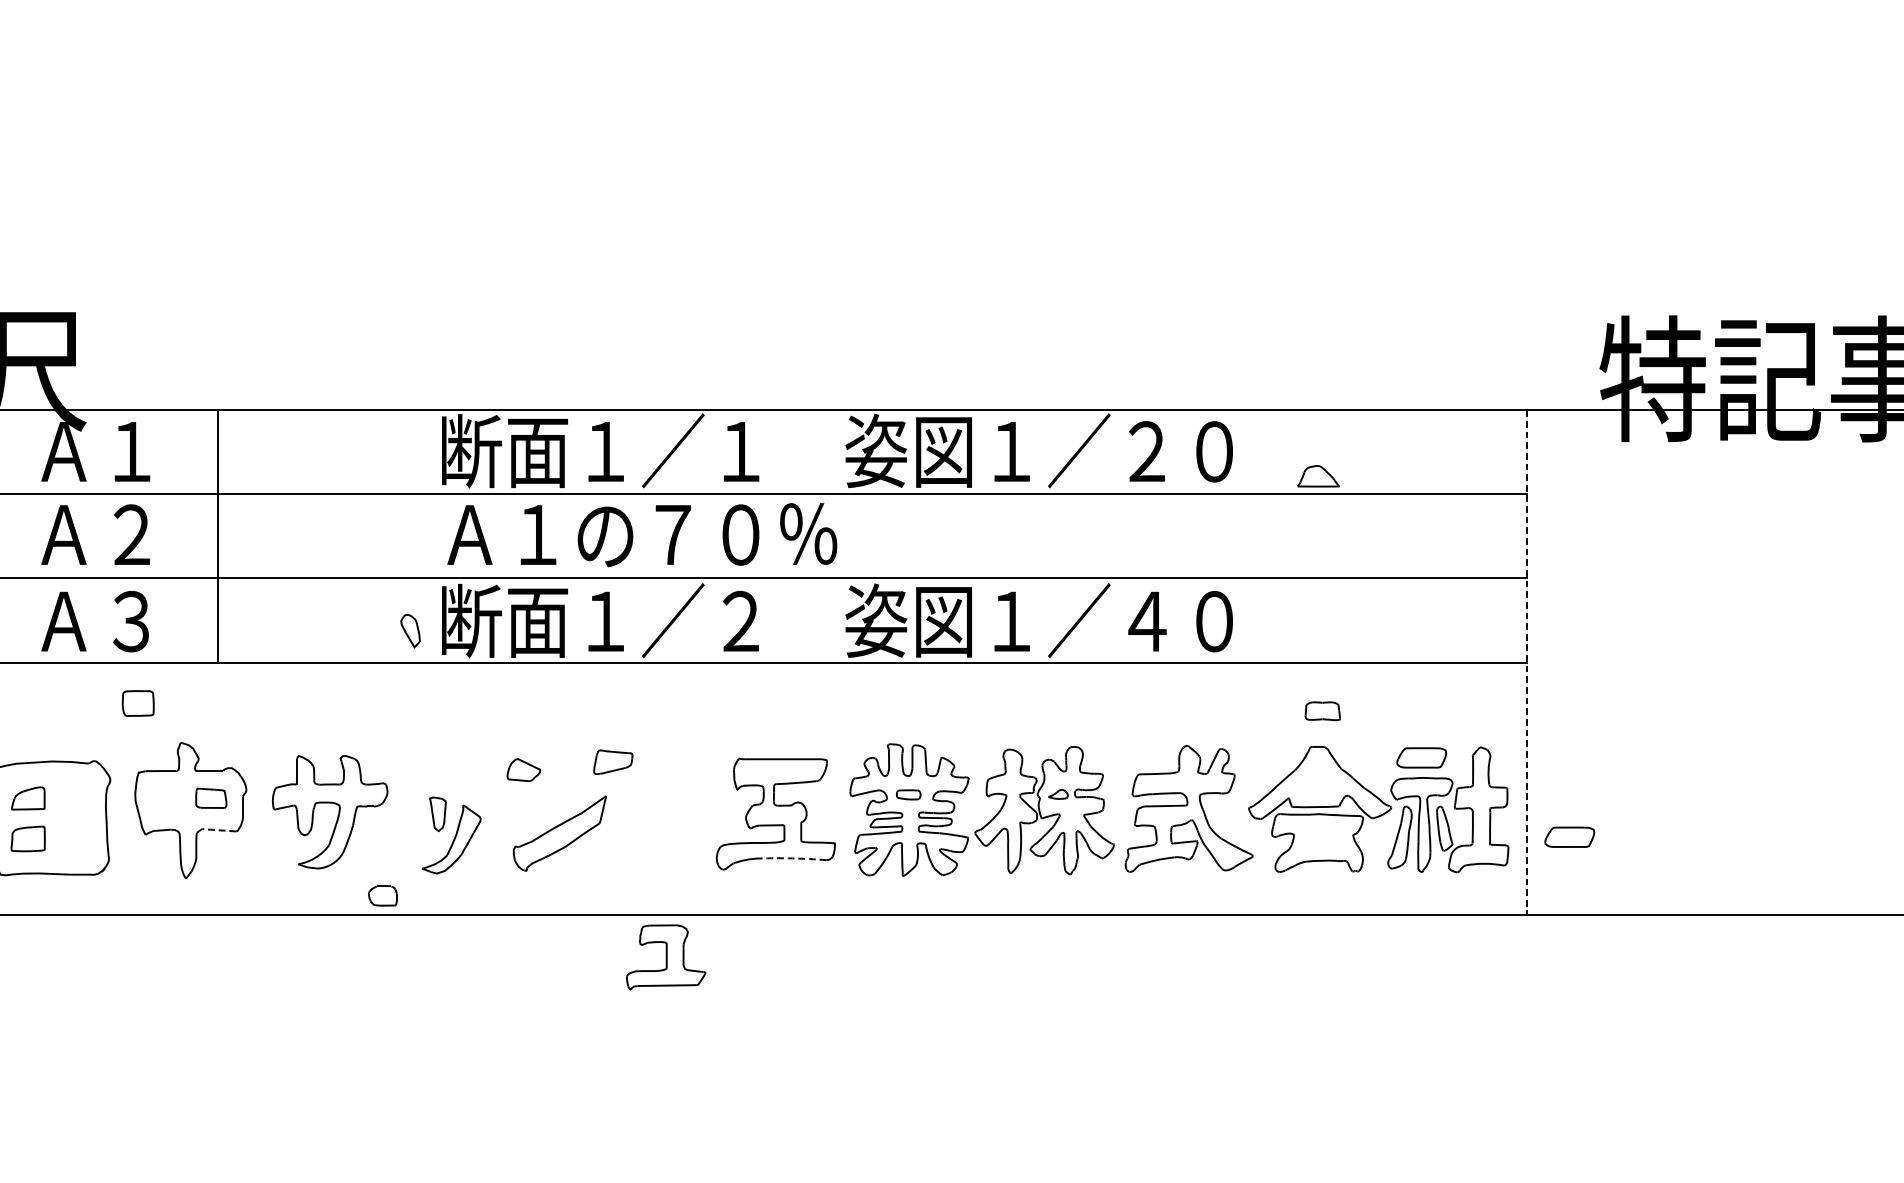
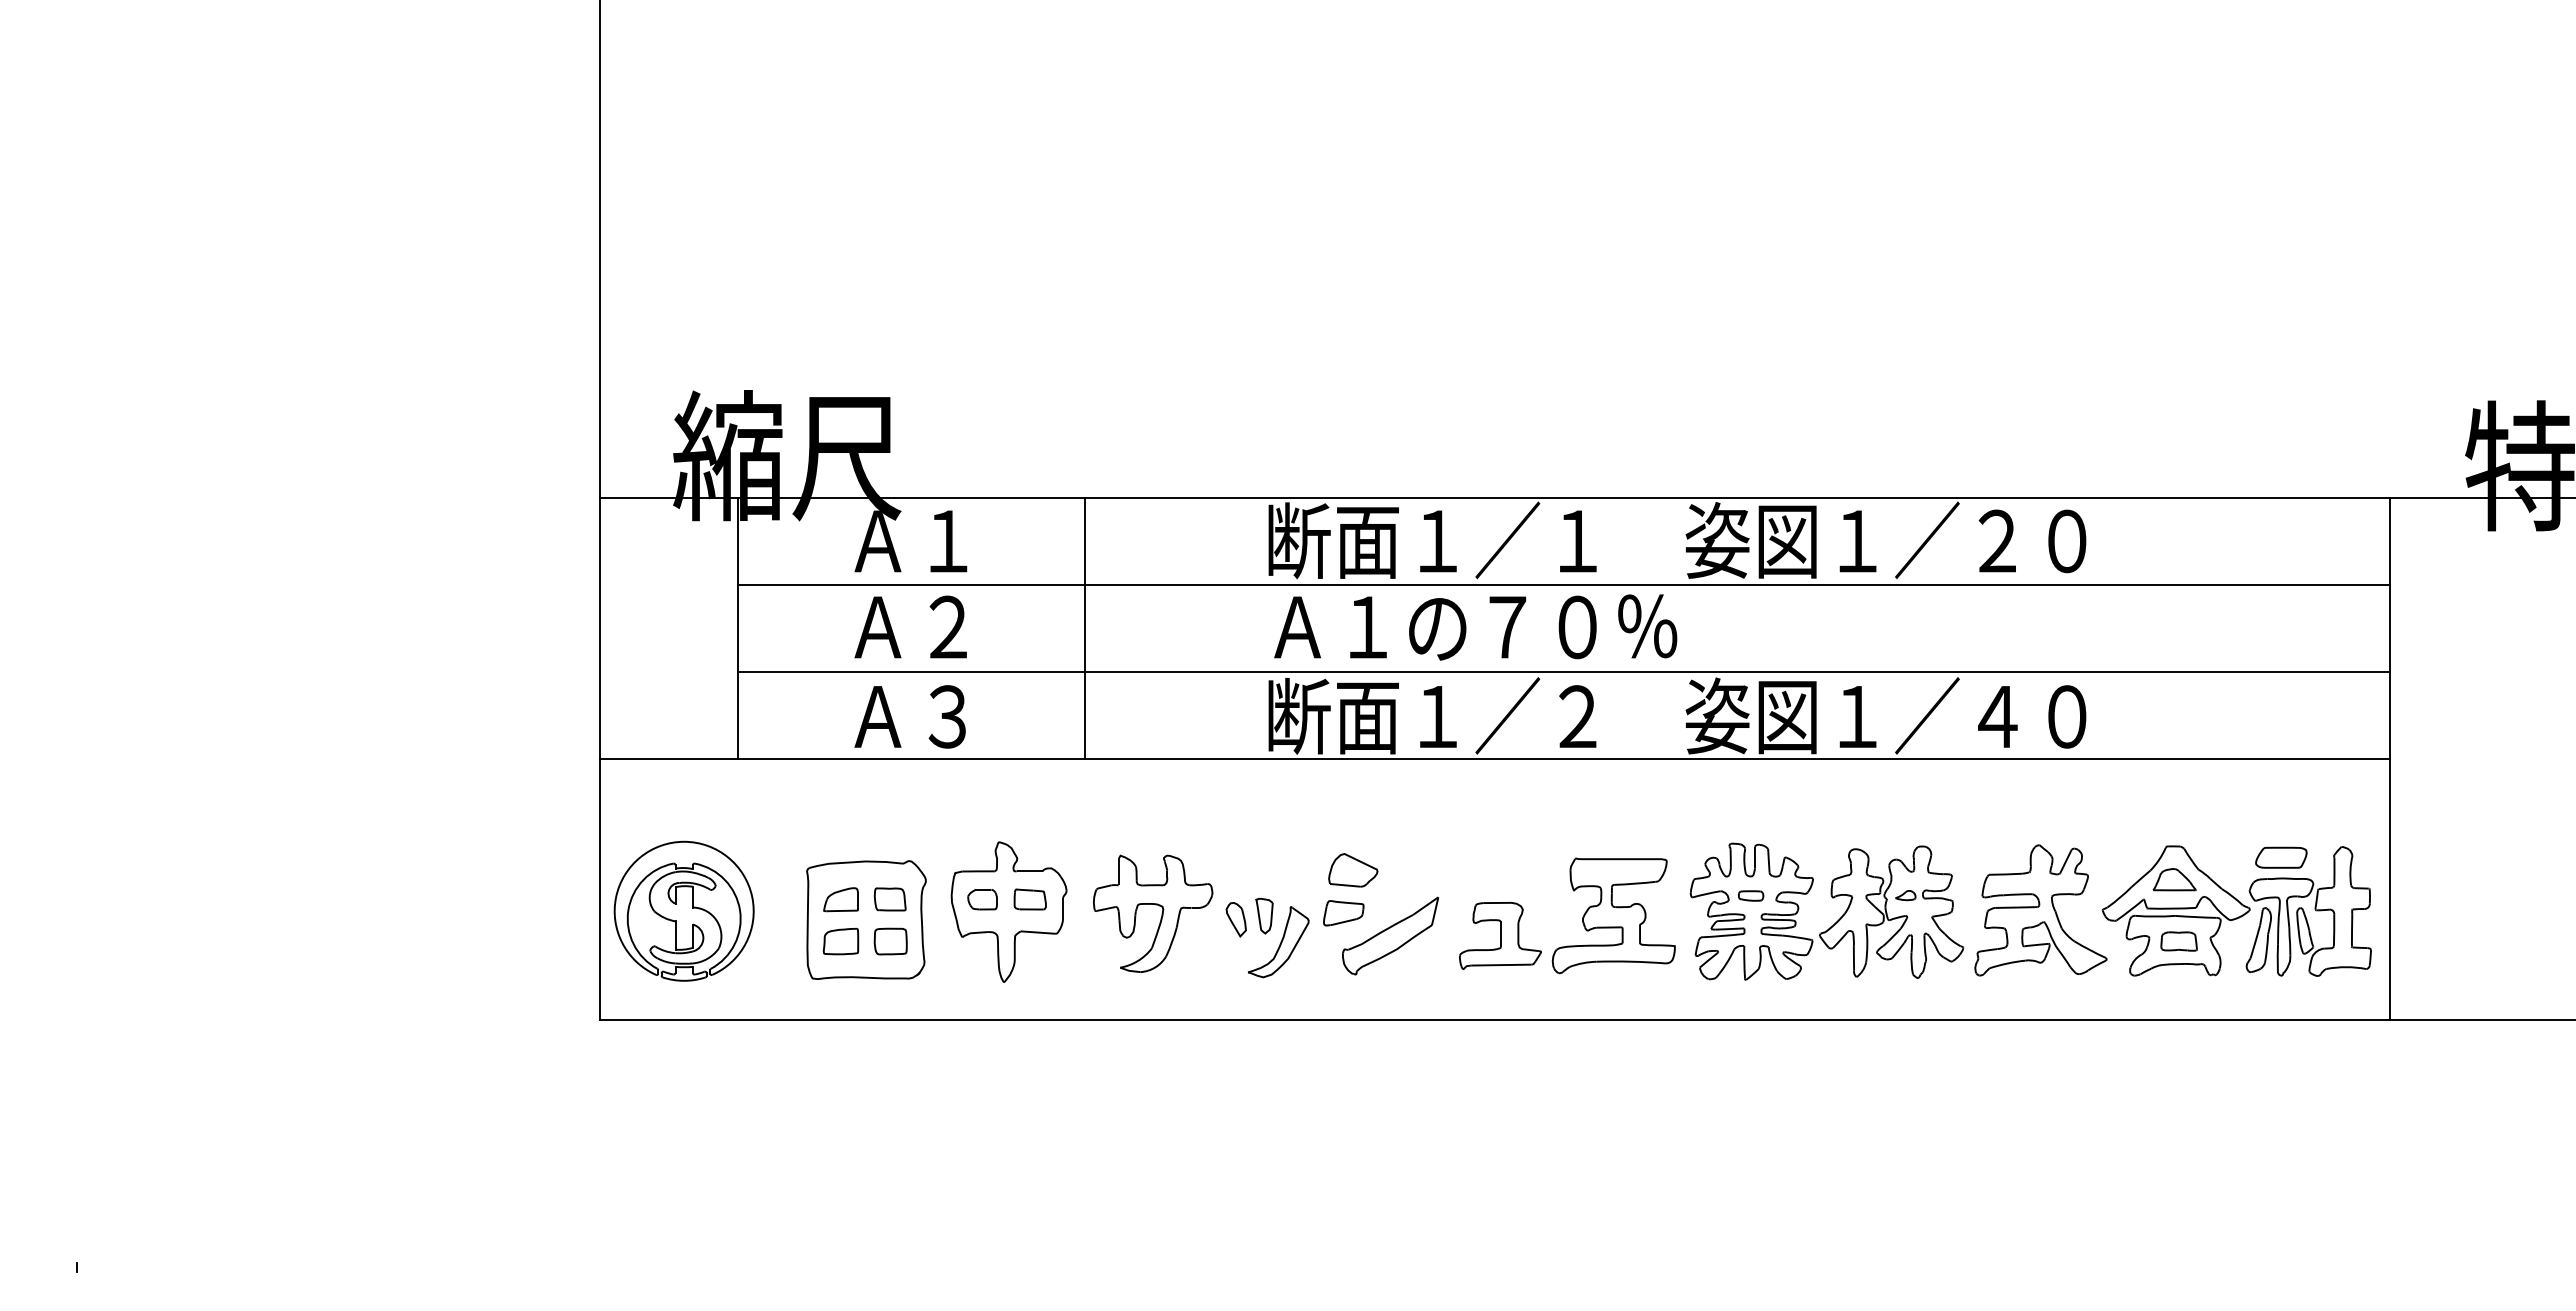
part: (1318, 476) -> (2174, 879), moved
line: (218, 536) -> (1085, 628), moved
part: (409, 630) -> (1235, 919), moved
line: (1527, 662) -> (2390, 759), dashed -> solid
part: (138, 703) -> (890, 941), moved
part: (1322, 711) -> (2178, 941), moved
part: (613, 762) -> (1343, 913), moved
part: (524, 770) -> (1353, 870), size x1.43
part: (75, 798) -> (889, 899), added
curve: (1569, 828) -> (2434, 930), removed
line: (219, 830) -> (1038, 932), dashed -> solid
arc: (793, 858) -> (1631, 961), dashed -> solid
part: (382, 896) -> (982, 899), moved
part: (666, 956) -> (1500, 935), moved

